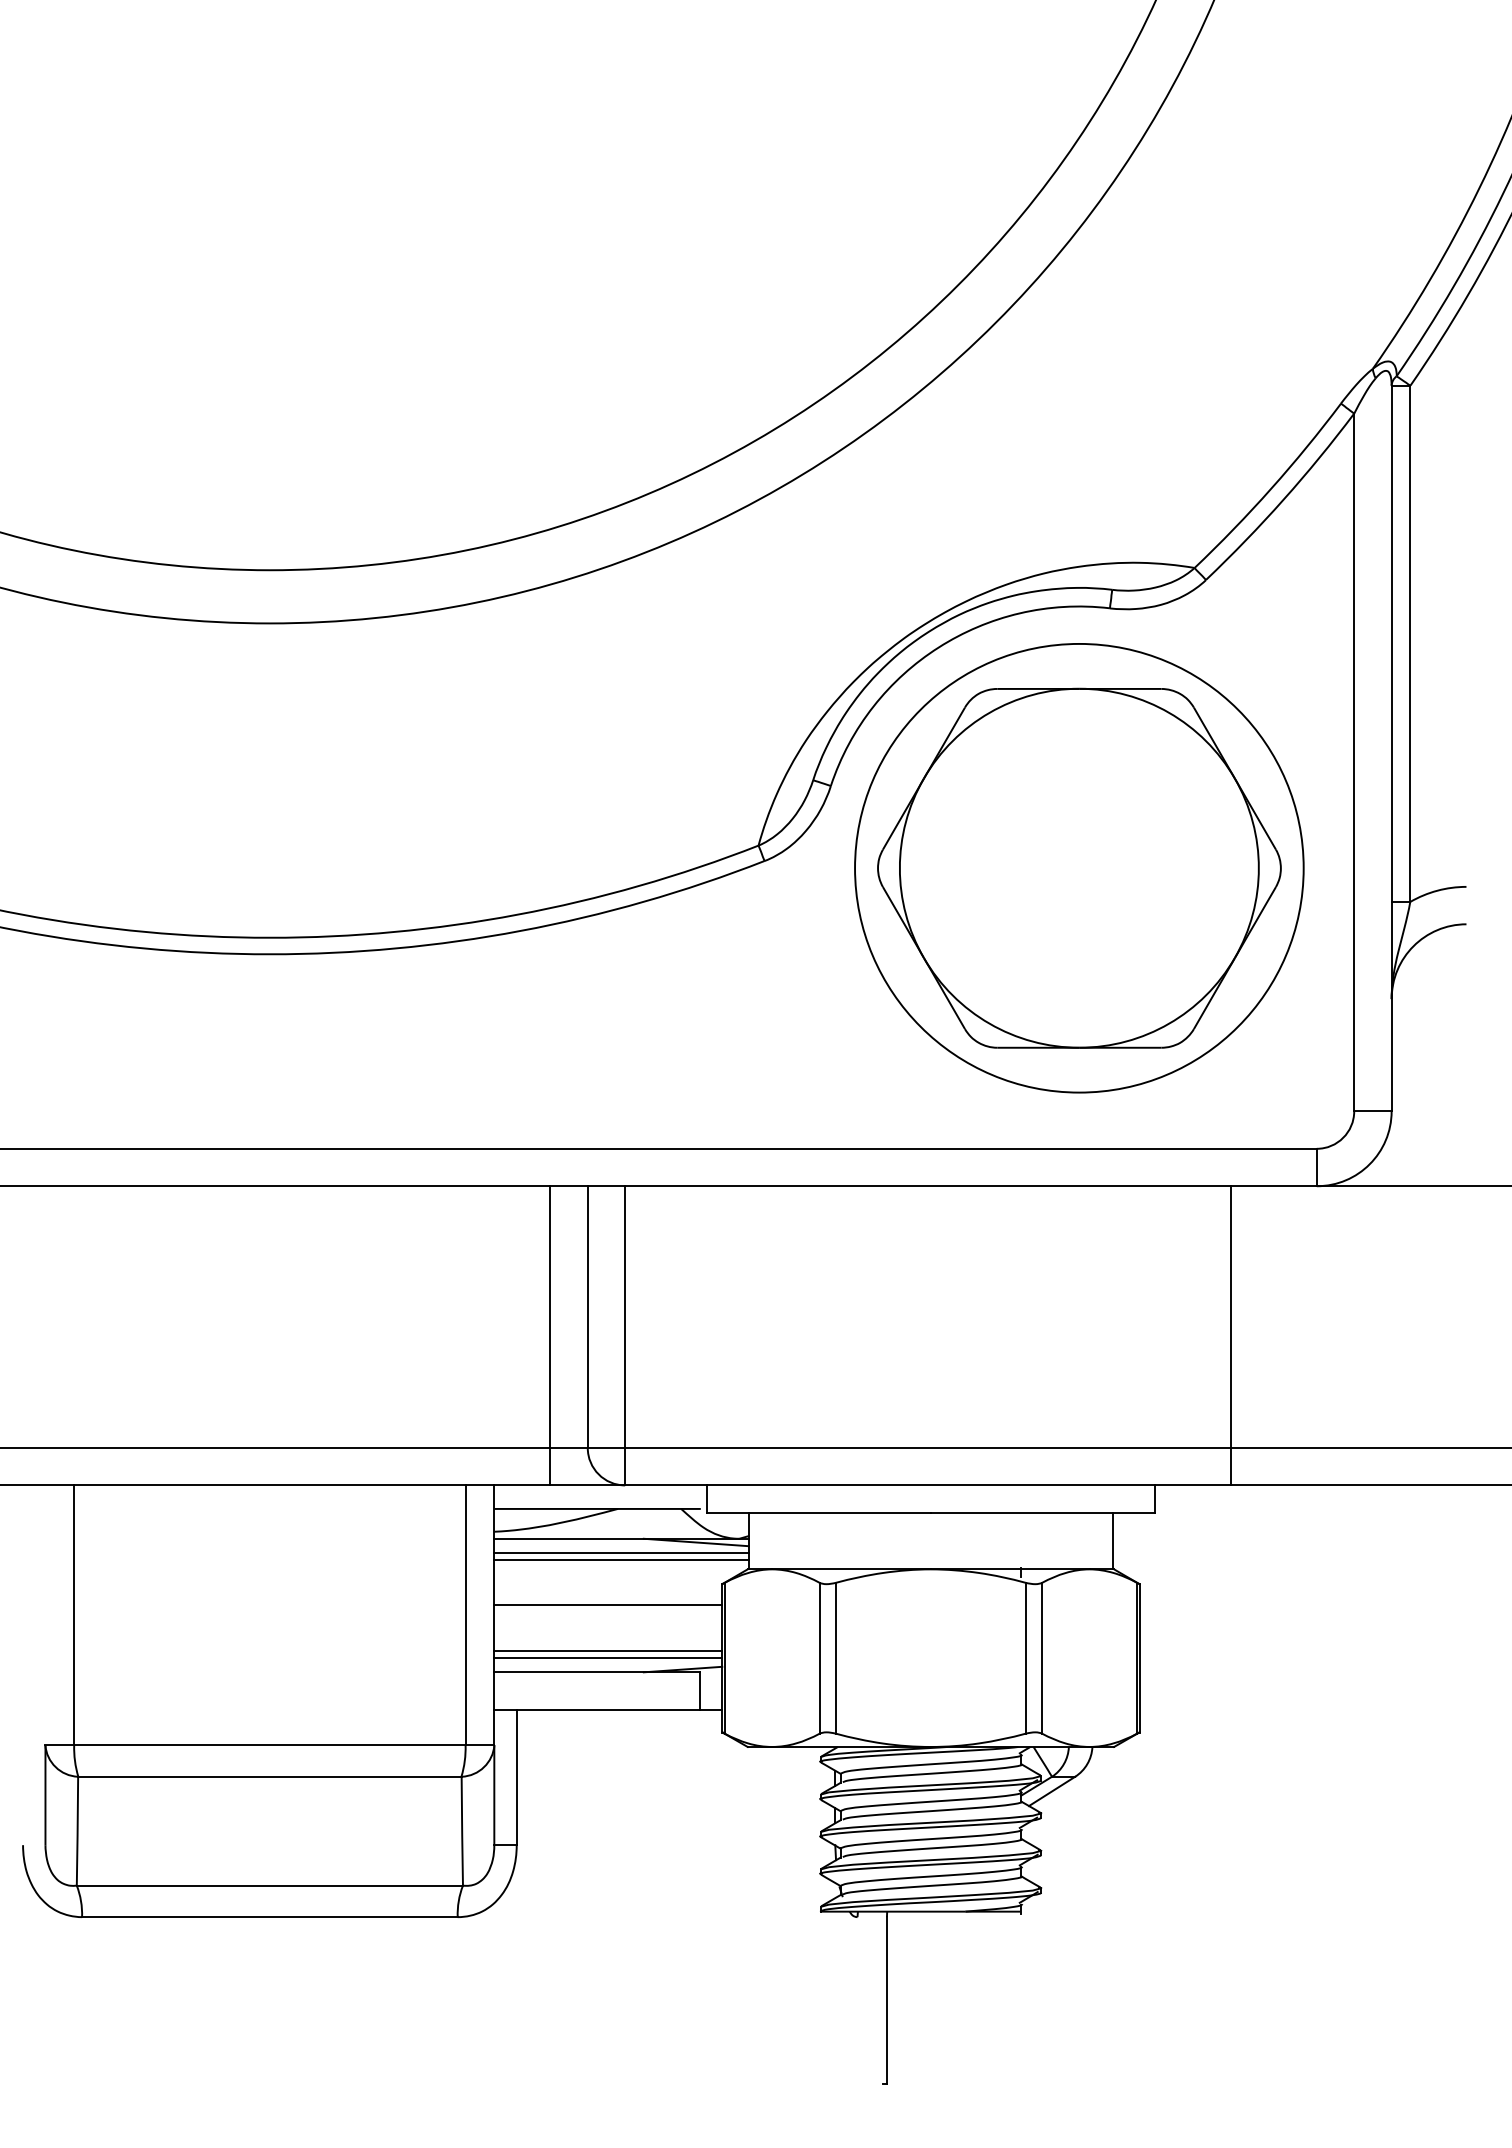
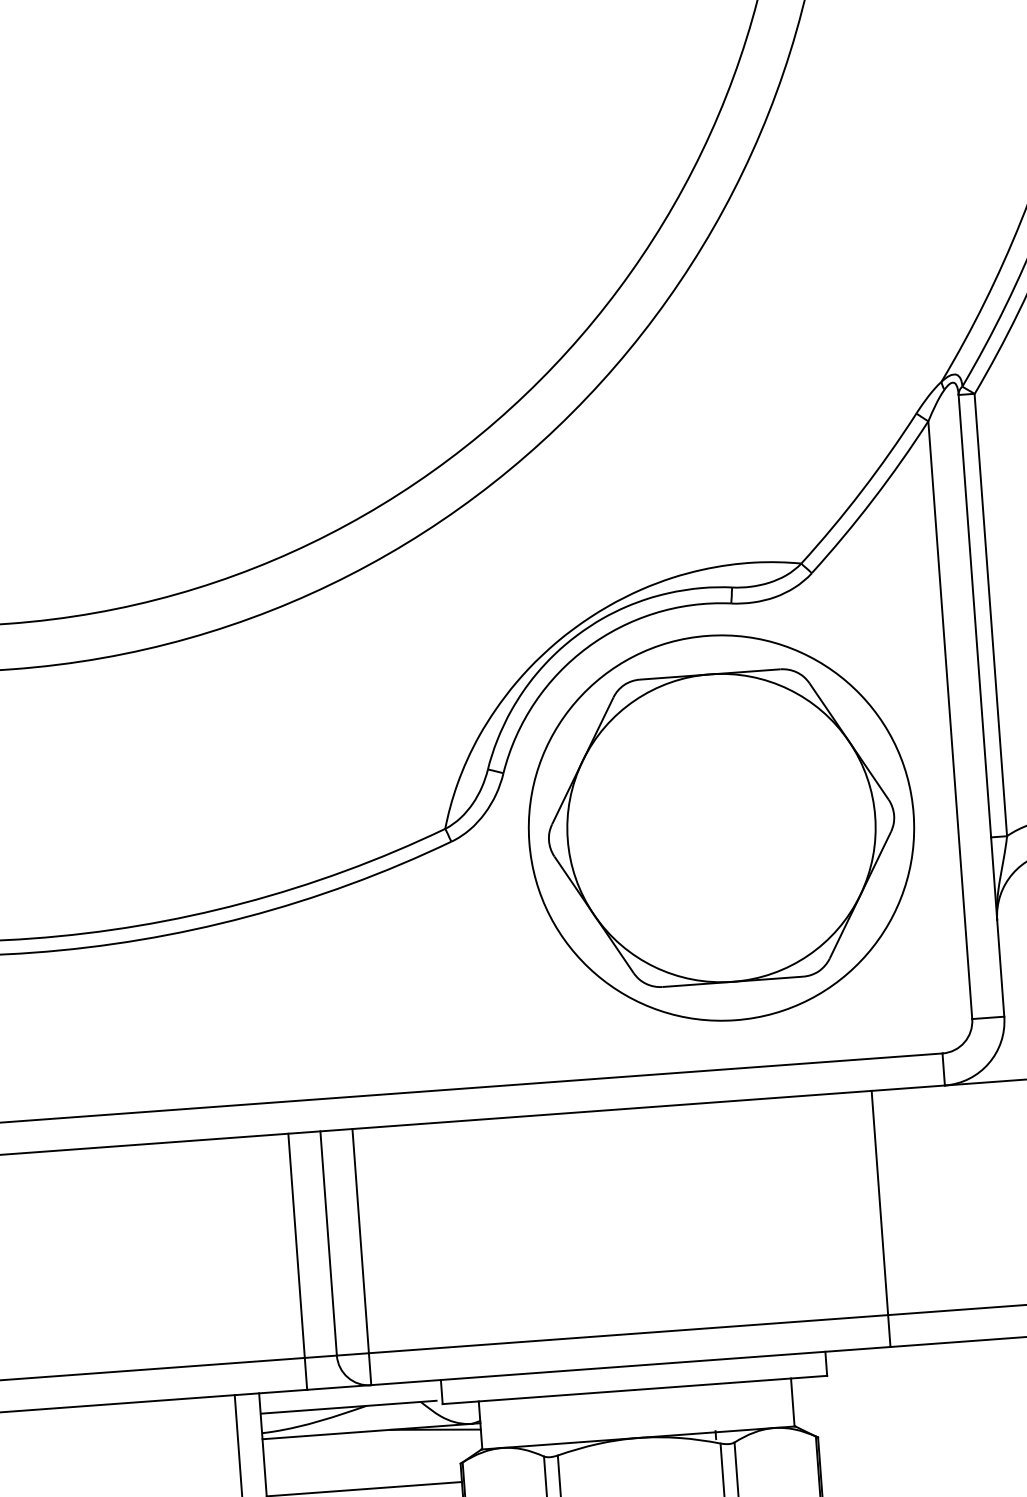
line: (621, 1552) -> (372, 1442), removed
line: (621, 1560) -> (372, 1449), removed

